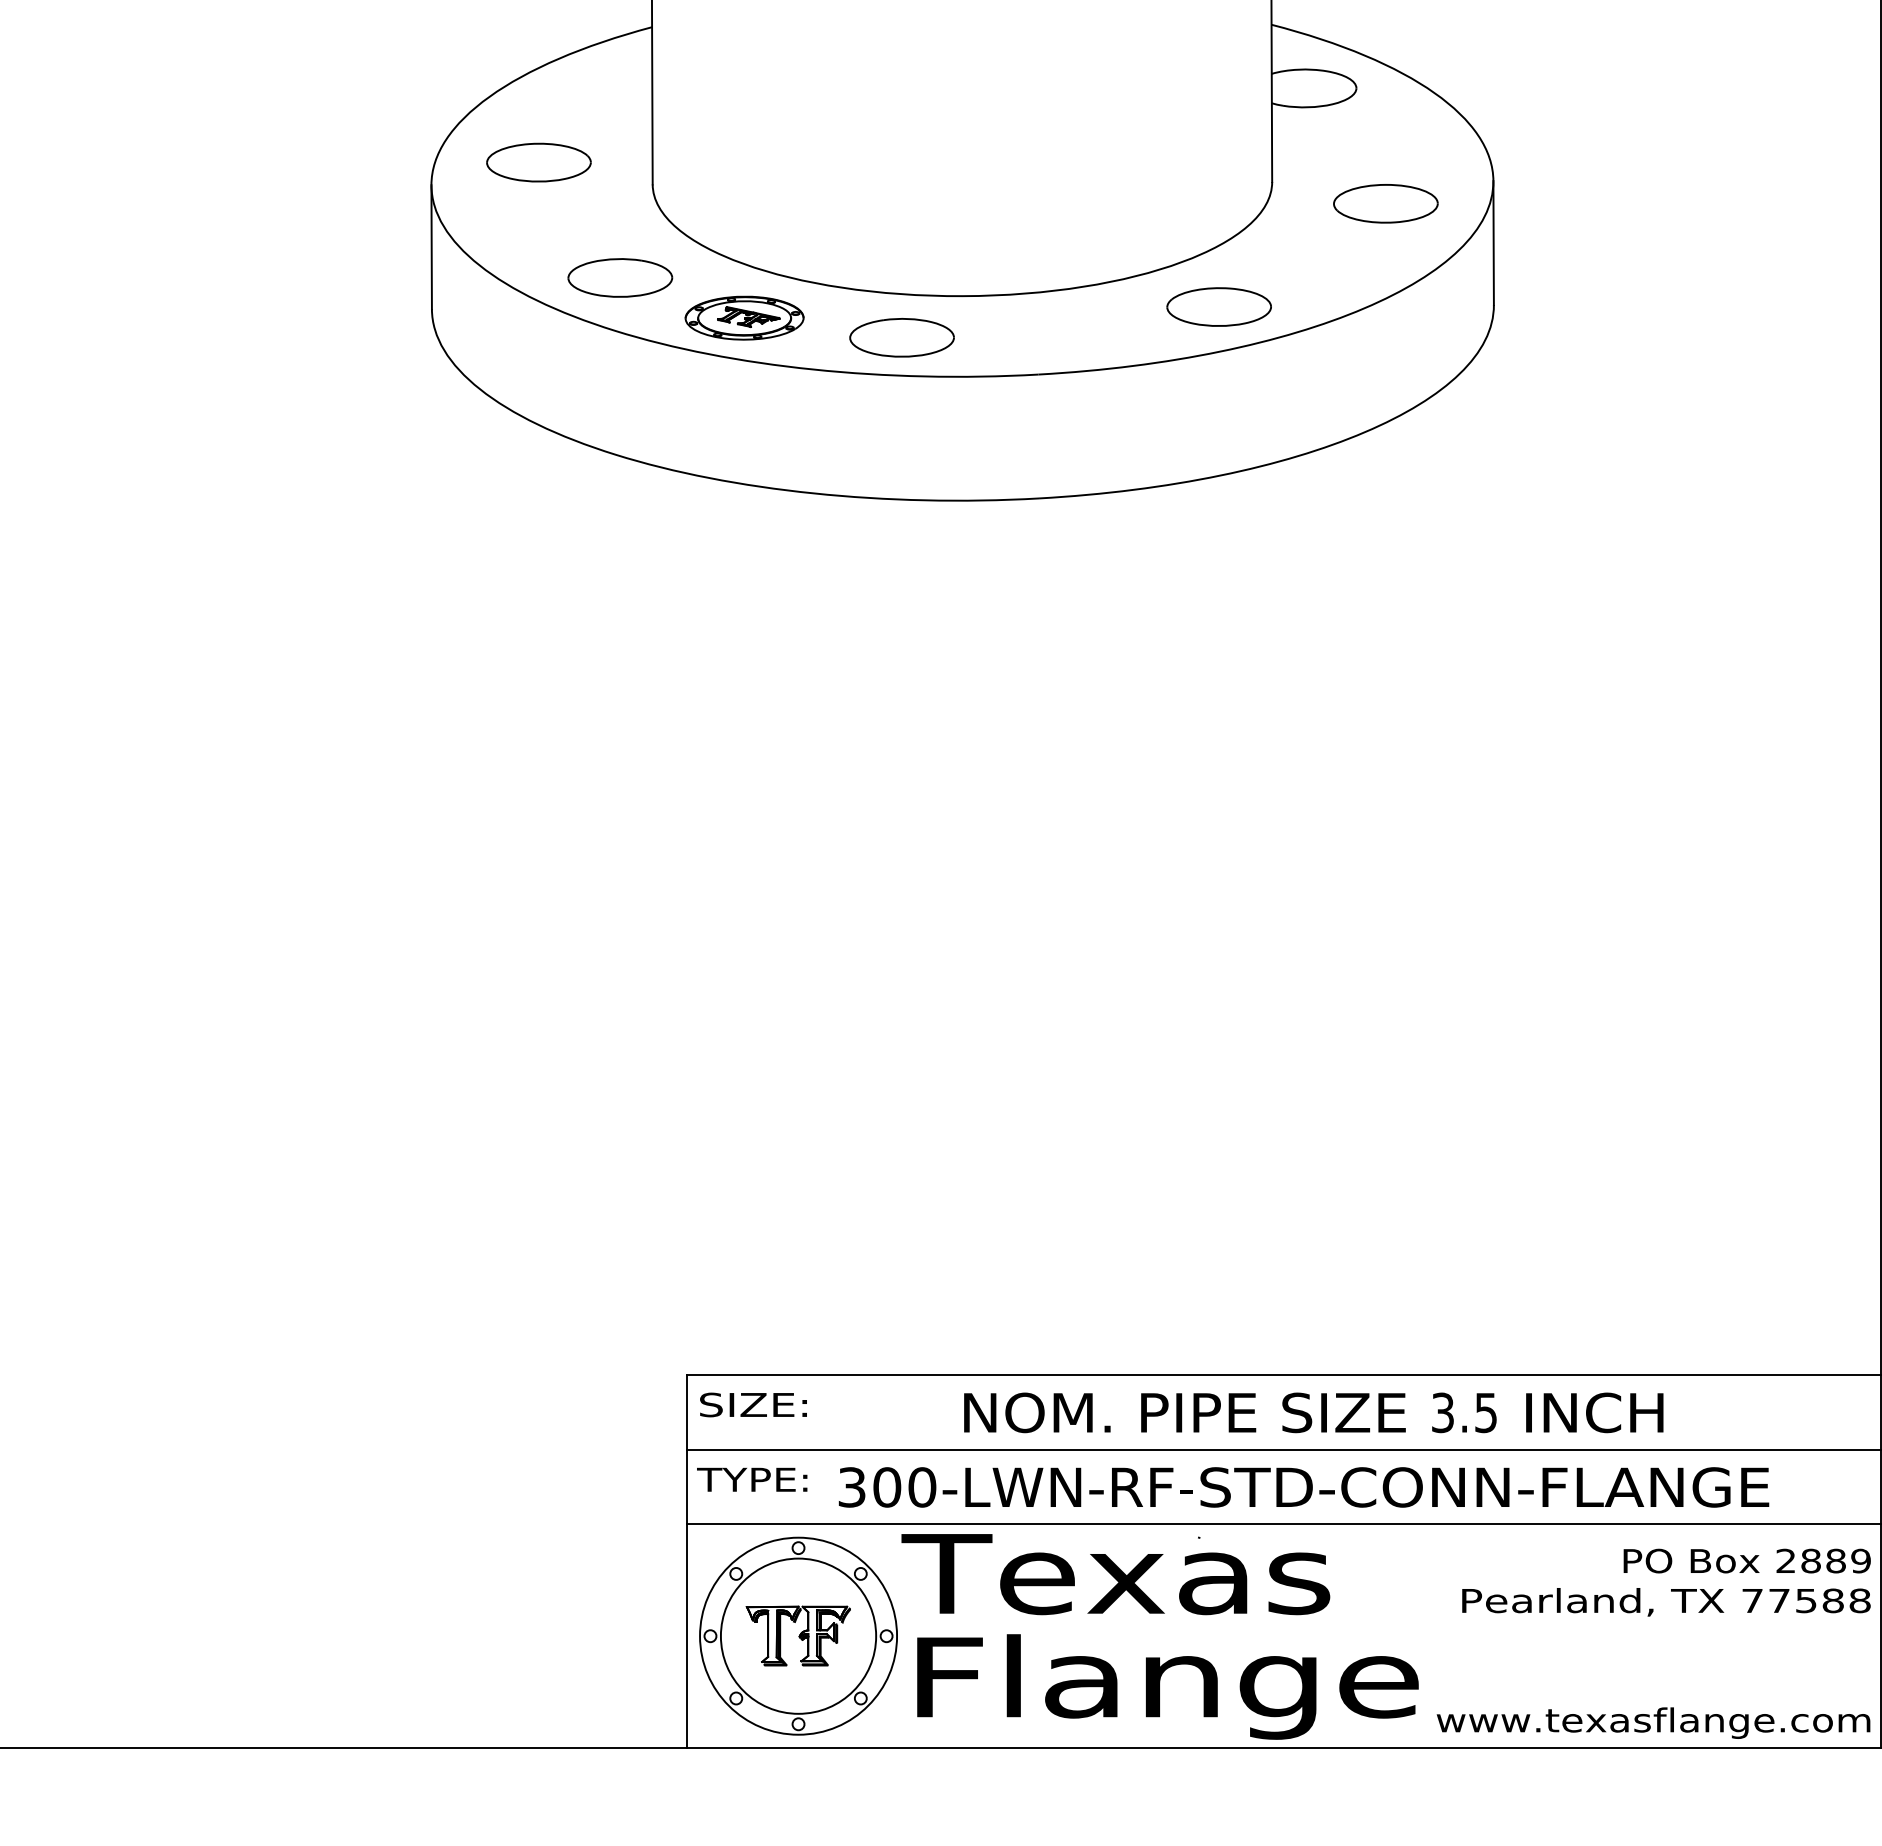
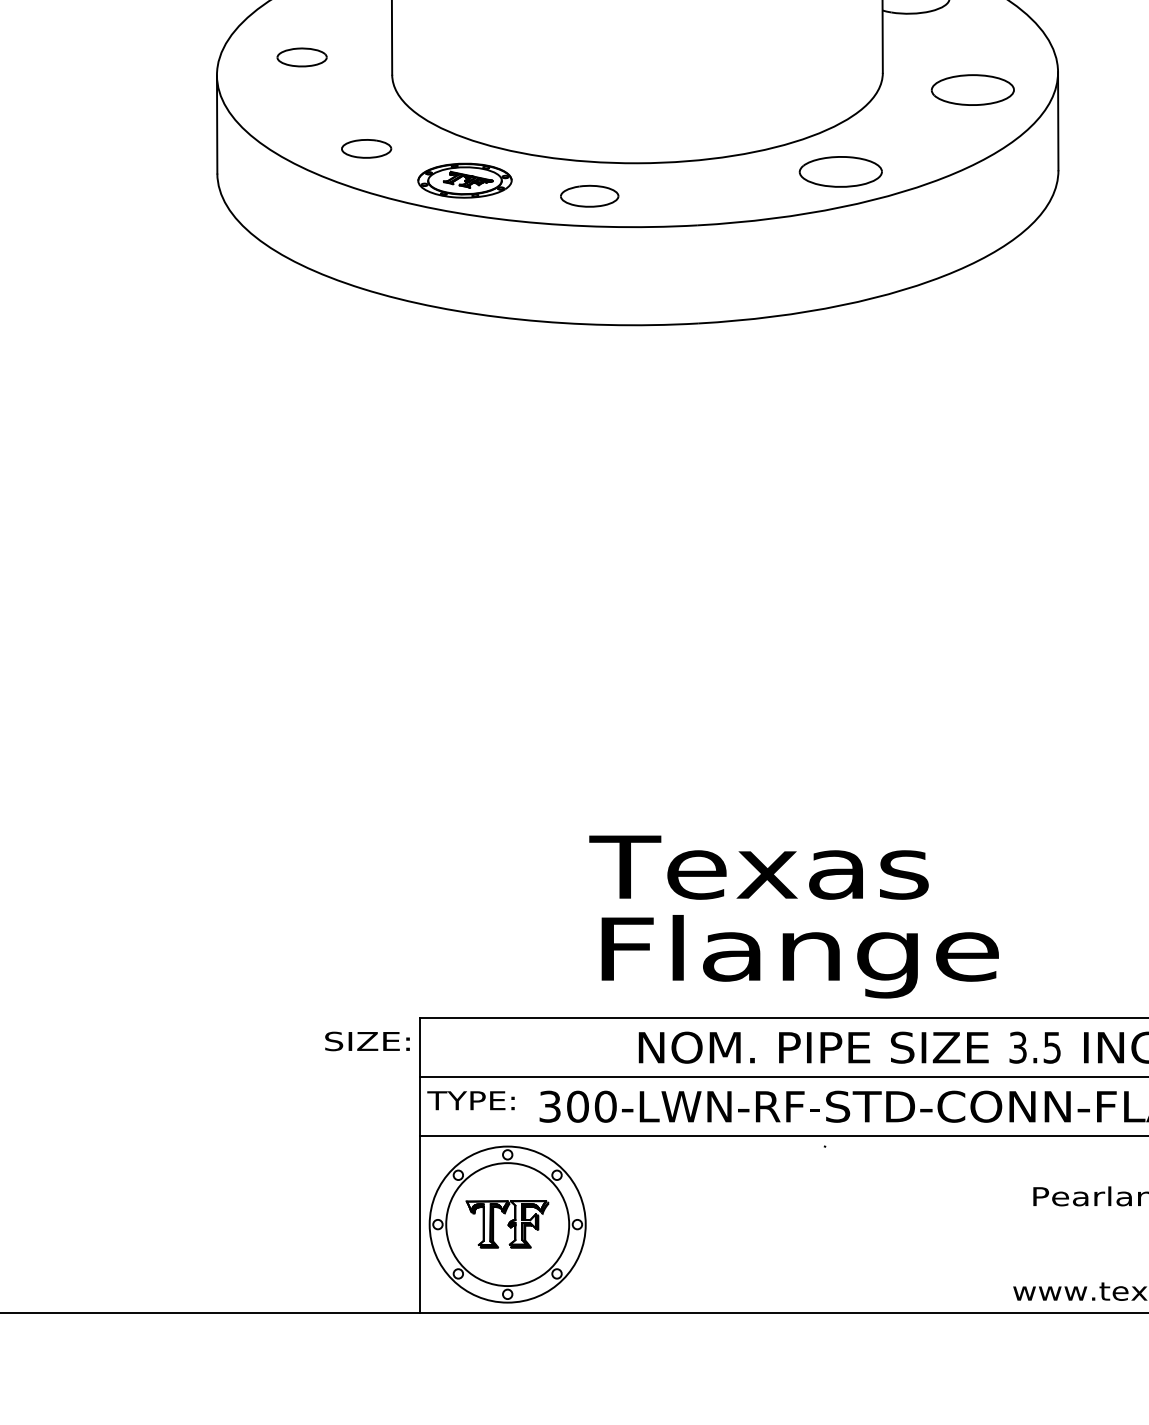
part: (538, 162) -> (301, 57), size x0.6
part: (620, 277) -> (366, 148), size x0.6
part: (901, 337) -> (589, 196), size x0.7
text: (753, 1404) -> (367, 1041), moved
text: (1159, 1636) -> (793, 916), moved

